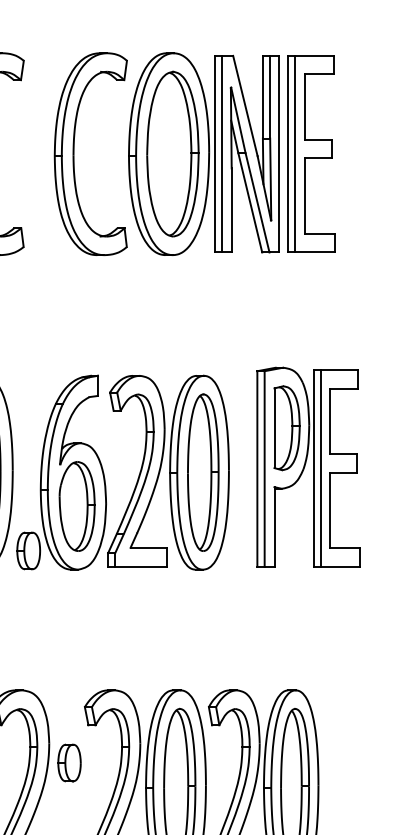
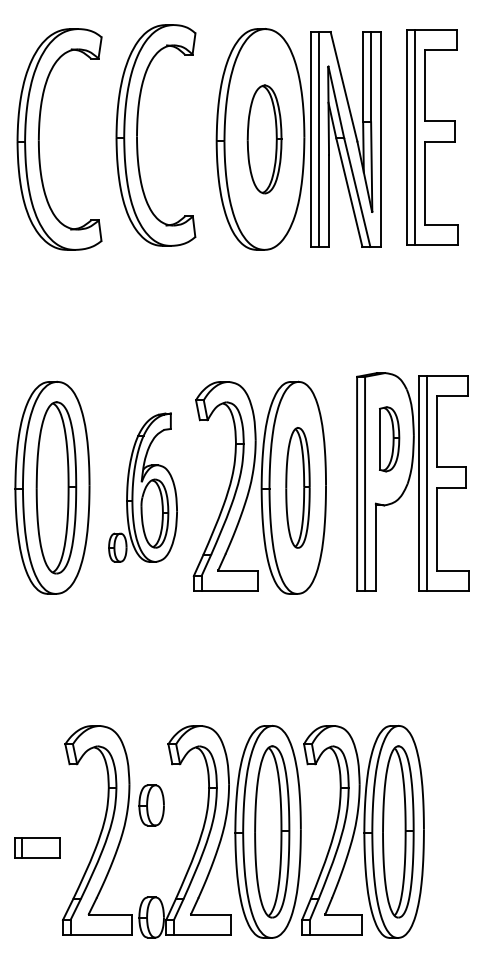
part: (73, 154) -> (137, 135), moved
part: (172, 154) -> (264, 139), size x0.6
part: (311, 154) -> (432, 137), moved
part: (286, 428) -> (389, 439), size x0.7
part: (61, 472) -> (142, 487), size x0.7
part: (202, 472) -> (297, 487), size x0.7

